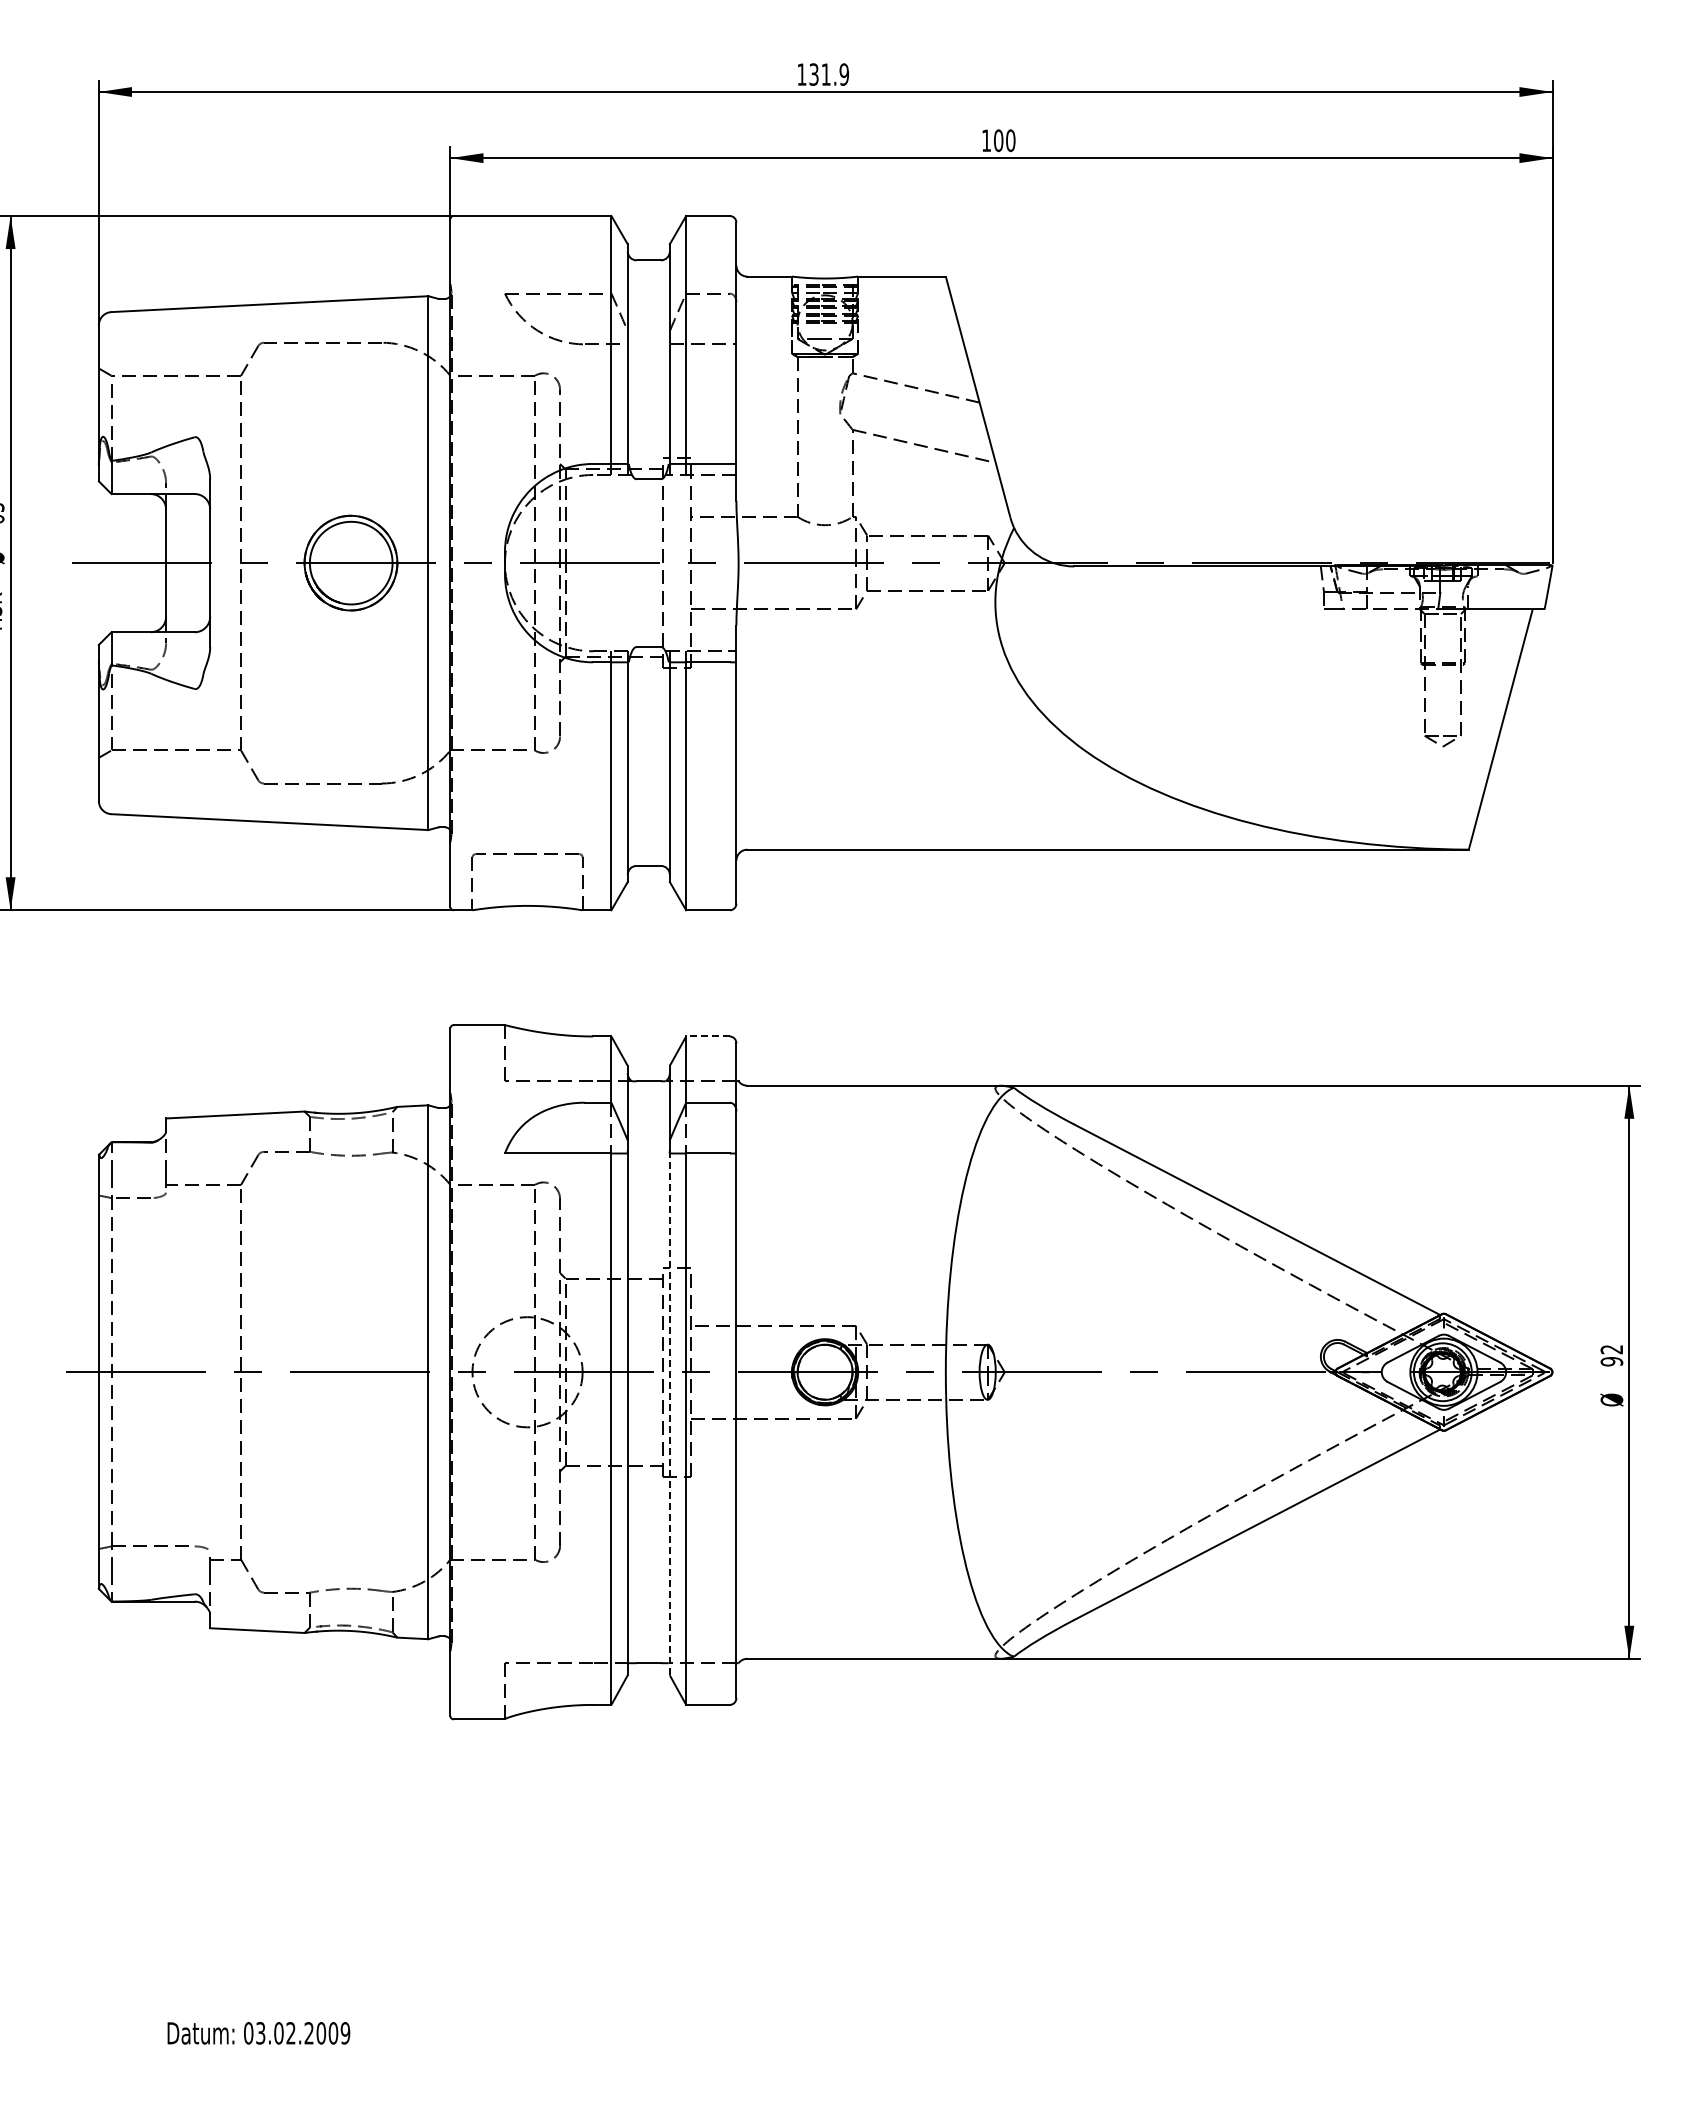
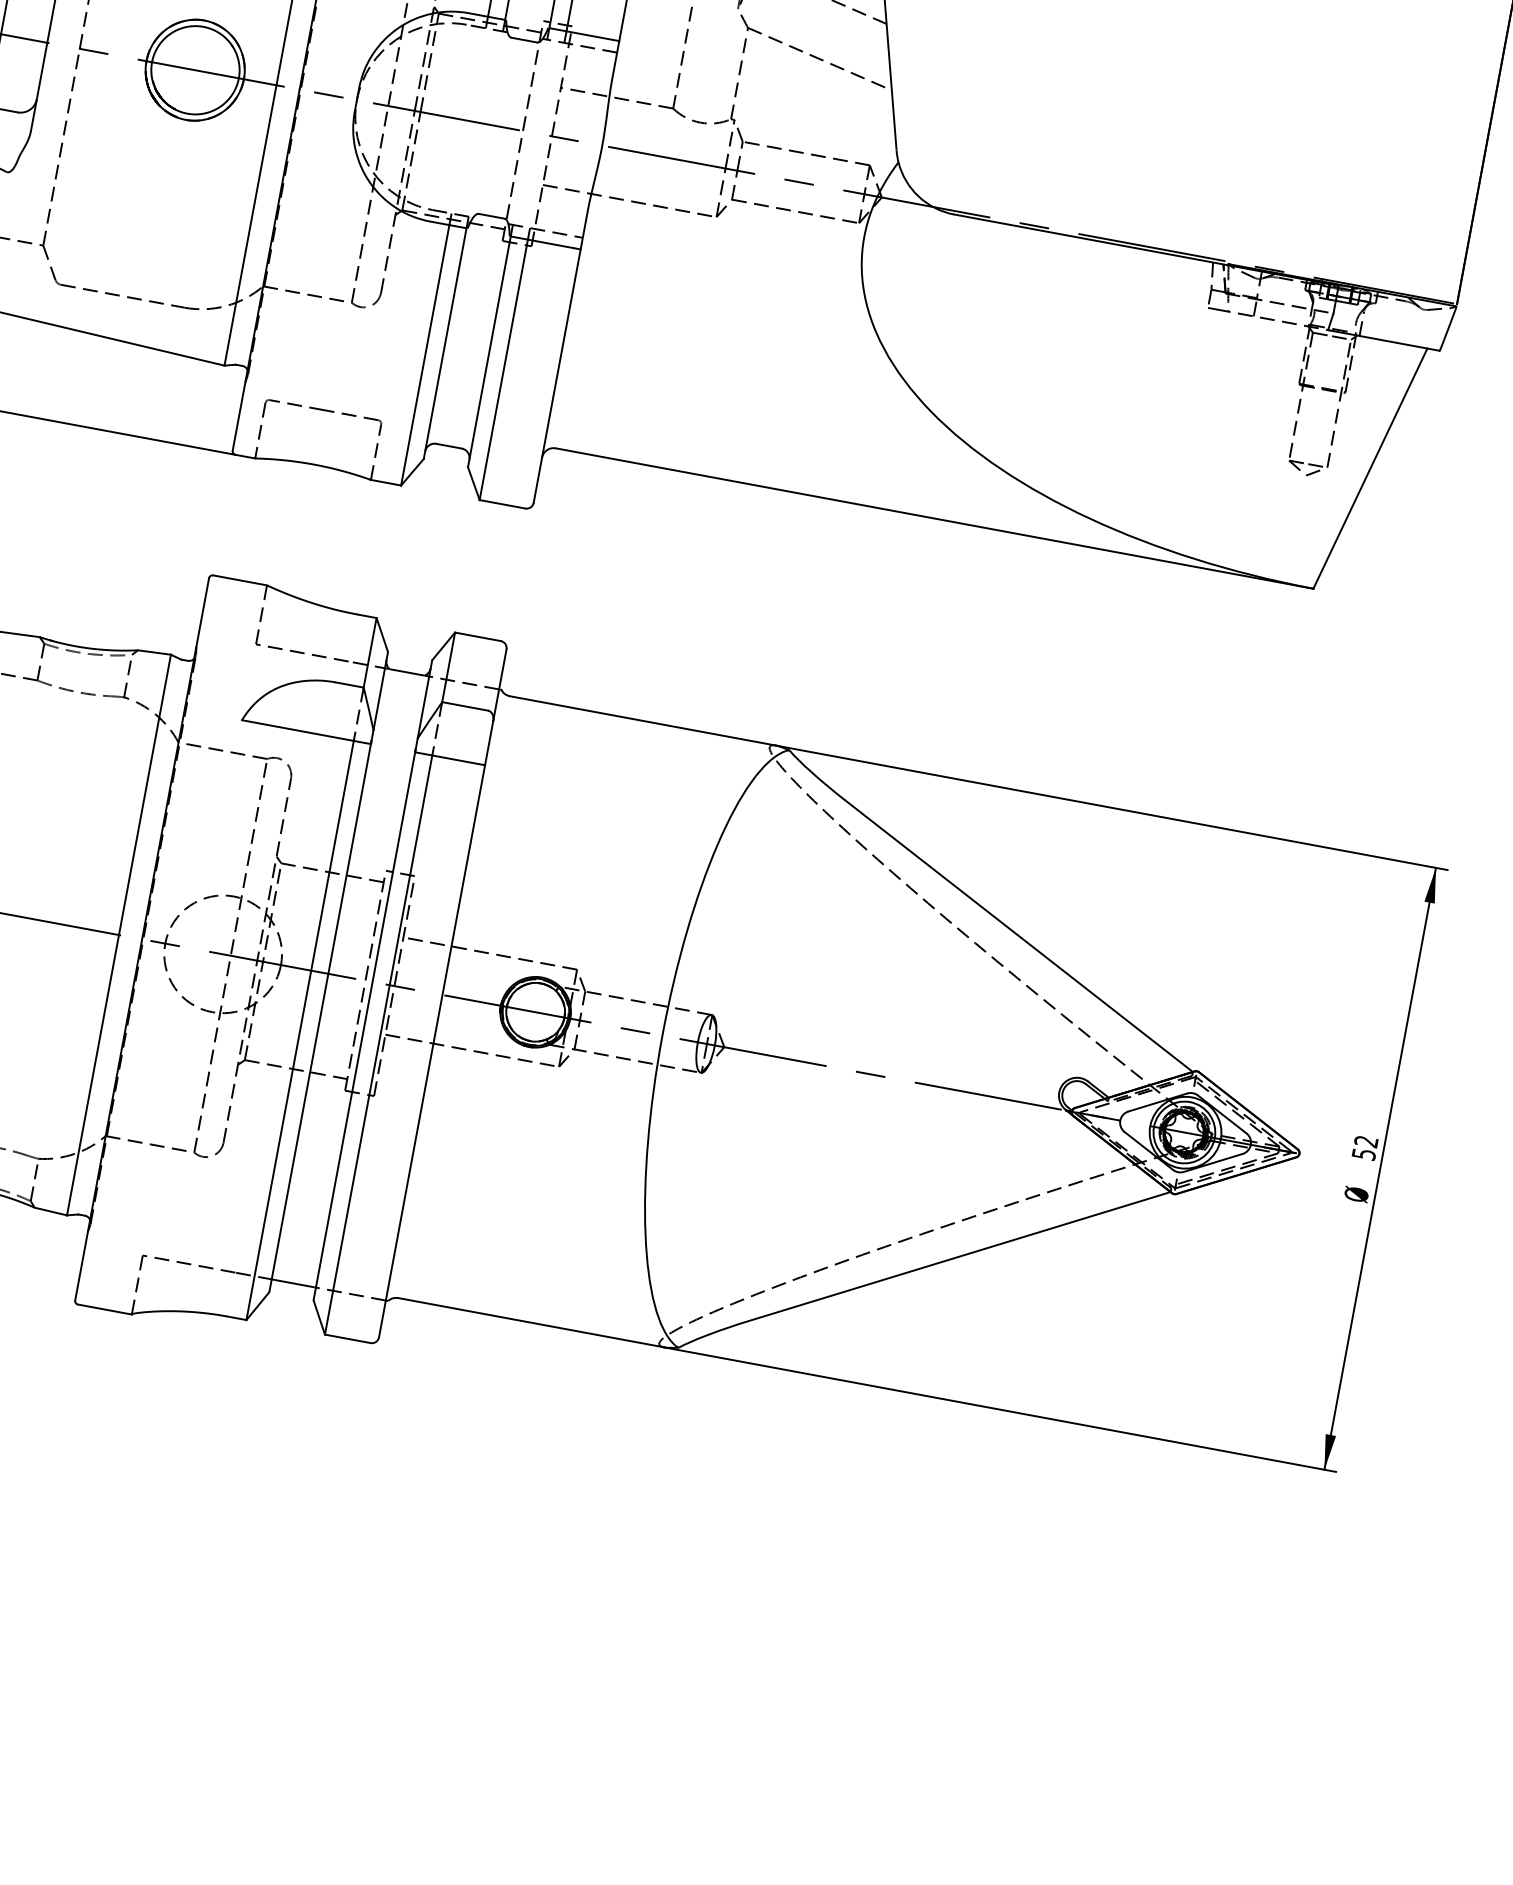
line: (707, 1036) -> (477, 636), dashed -> solid
text: (1611, 1361) -> (1363, 1154), 92 -> 52
line: (669, 1414) -> (363, 1026), dashed -> solid

